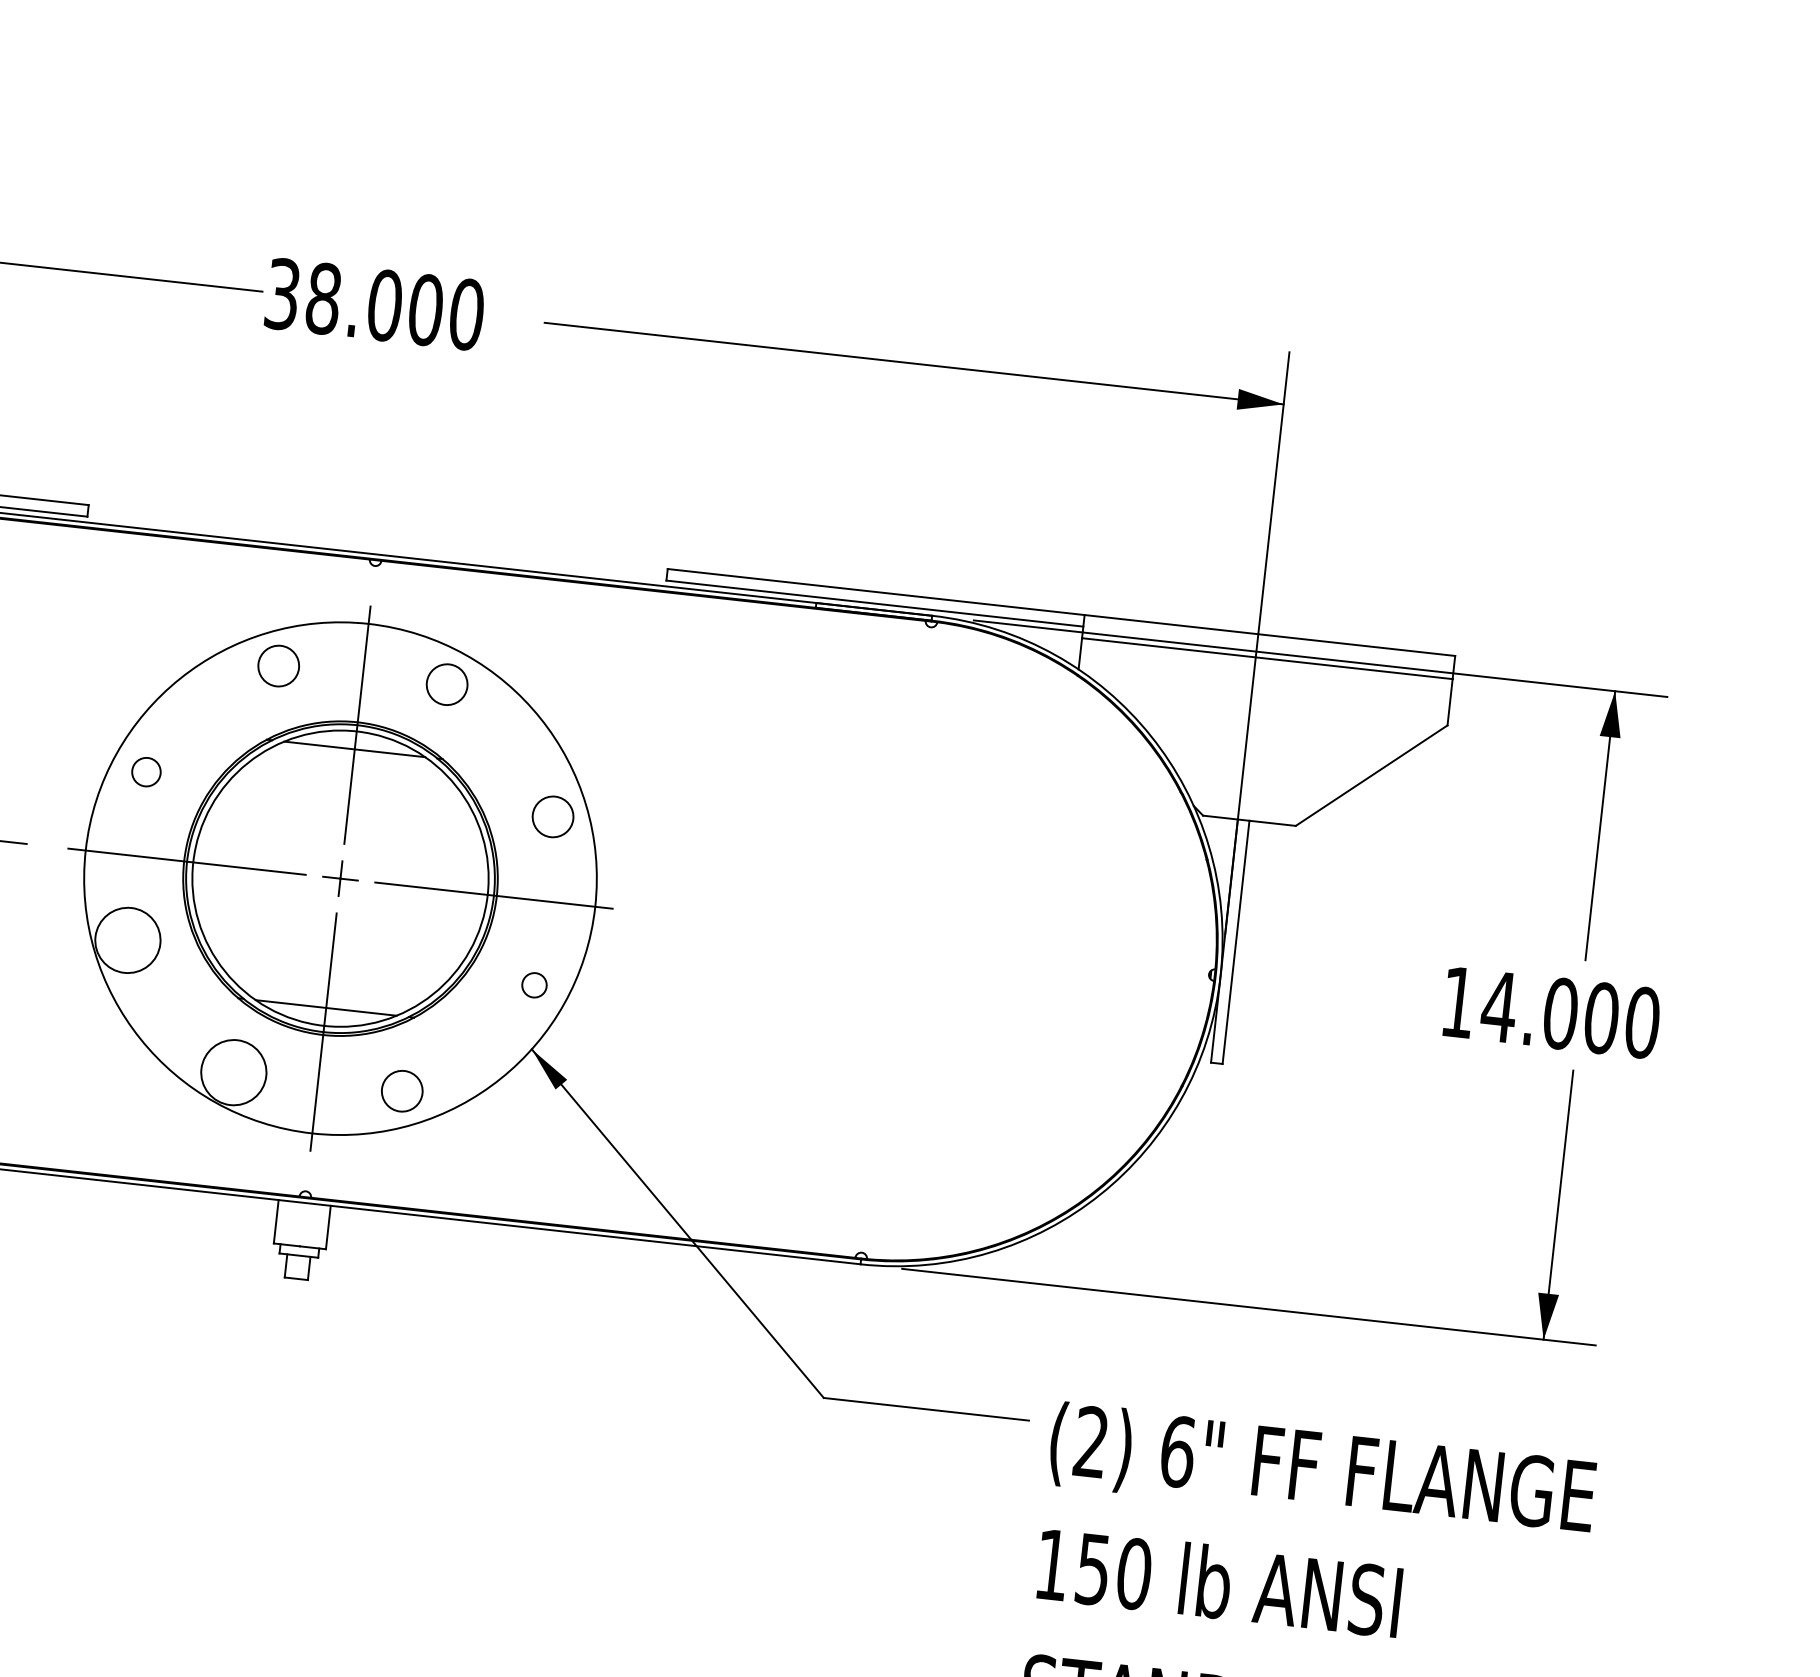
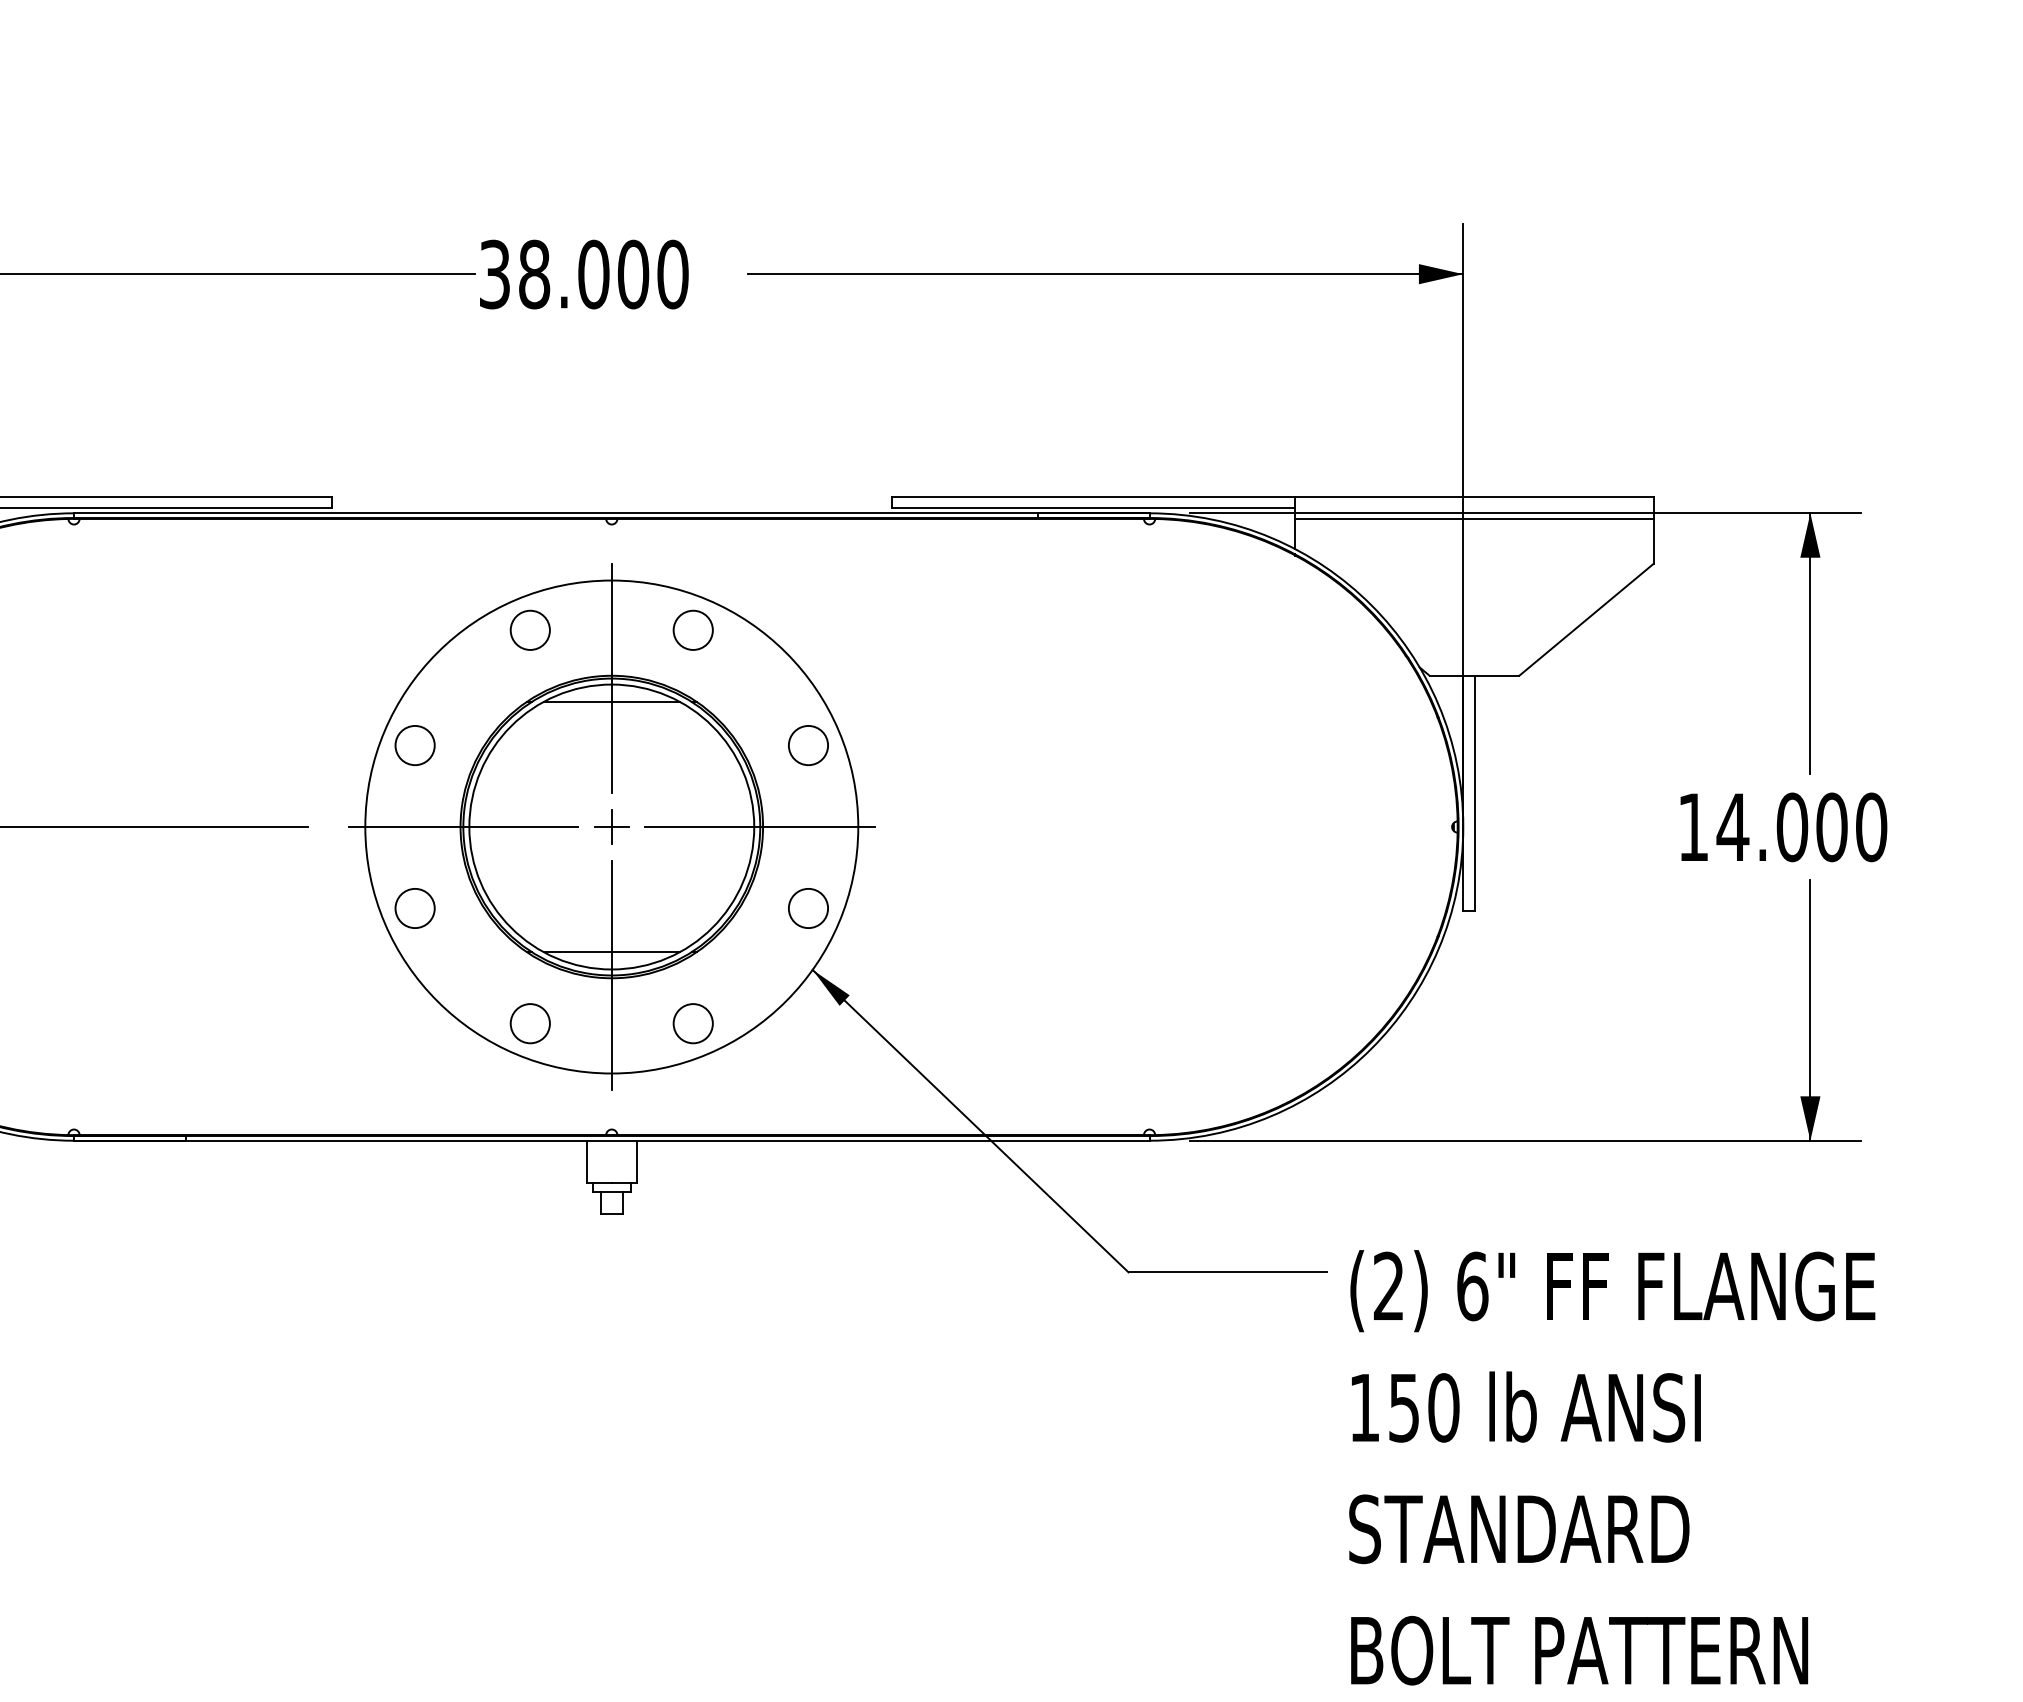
circle: (145, 771) -> (414, 745), size x1.43
circle: (127, 940) -> (414, 908), size x0.62
circle: (534, 985) -> (808, 908), size x1.67
circle: (233, 1072) -> (529, 1023), size x0.62

